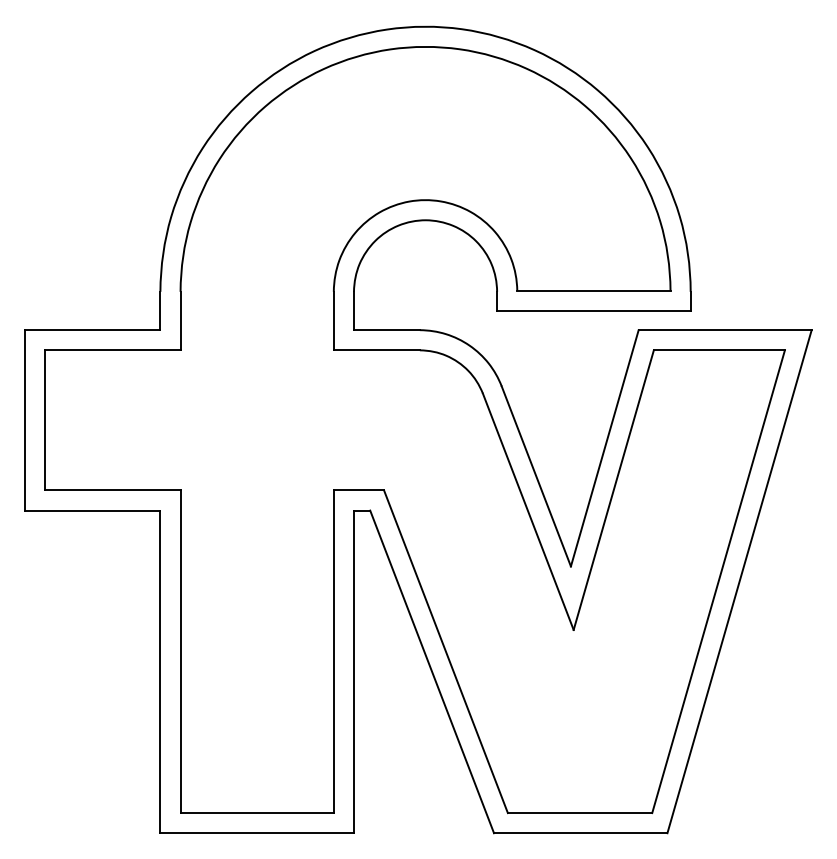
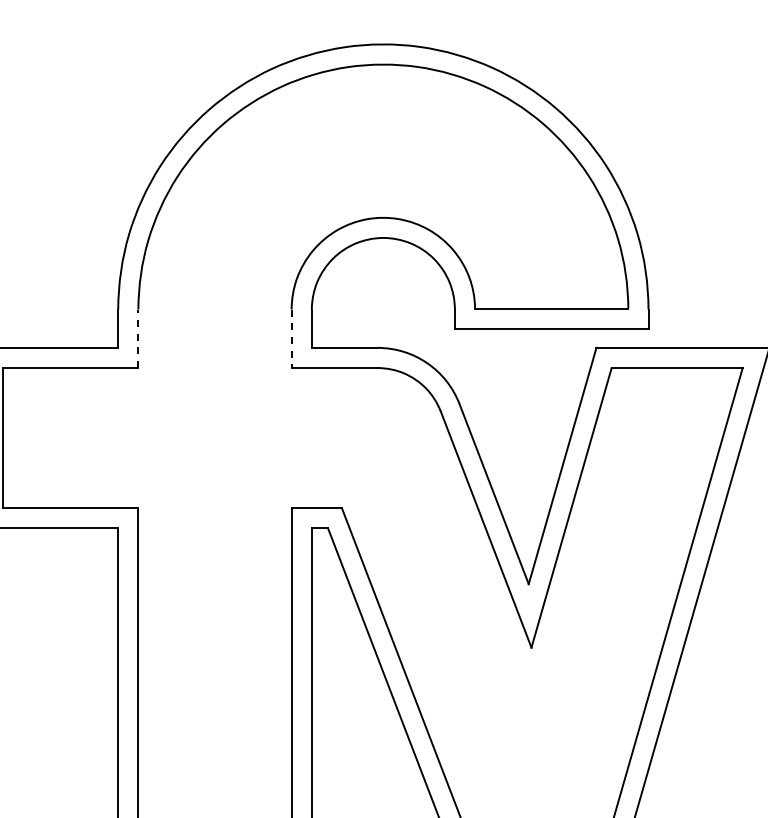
line: (180, 320) -> (138, 338), solid -> dashed
line: (333, 321) -> (291, 339), solid -> dashed

